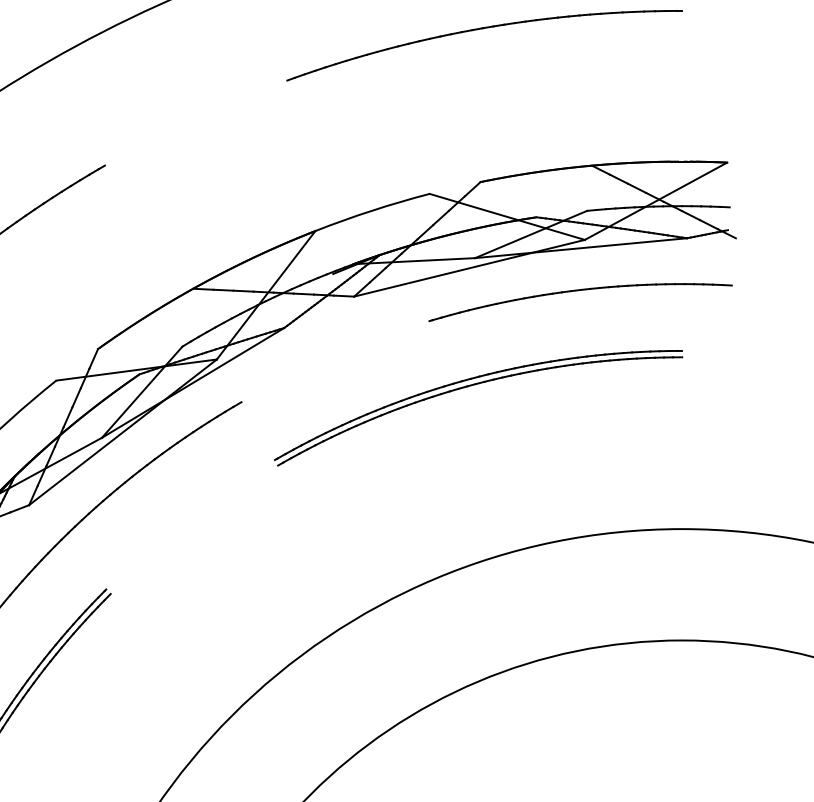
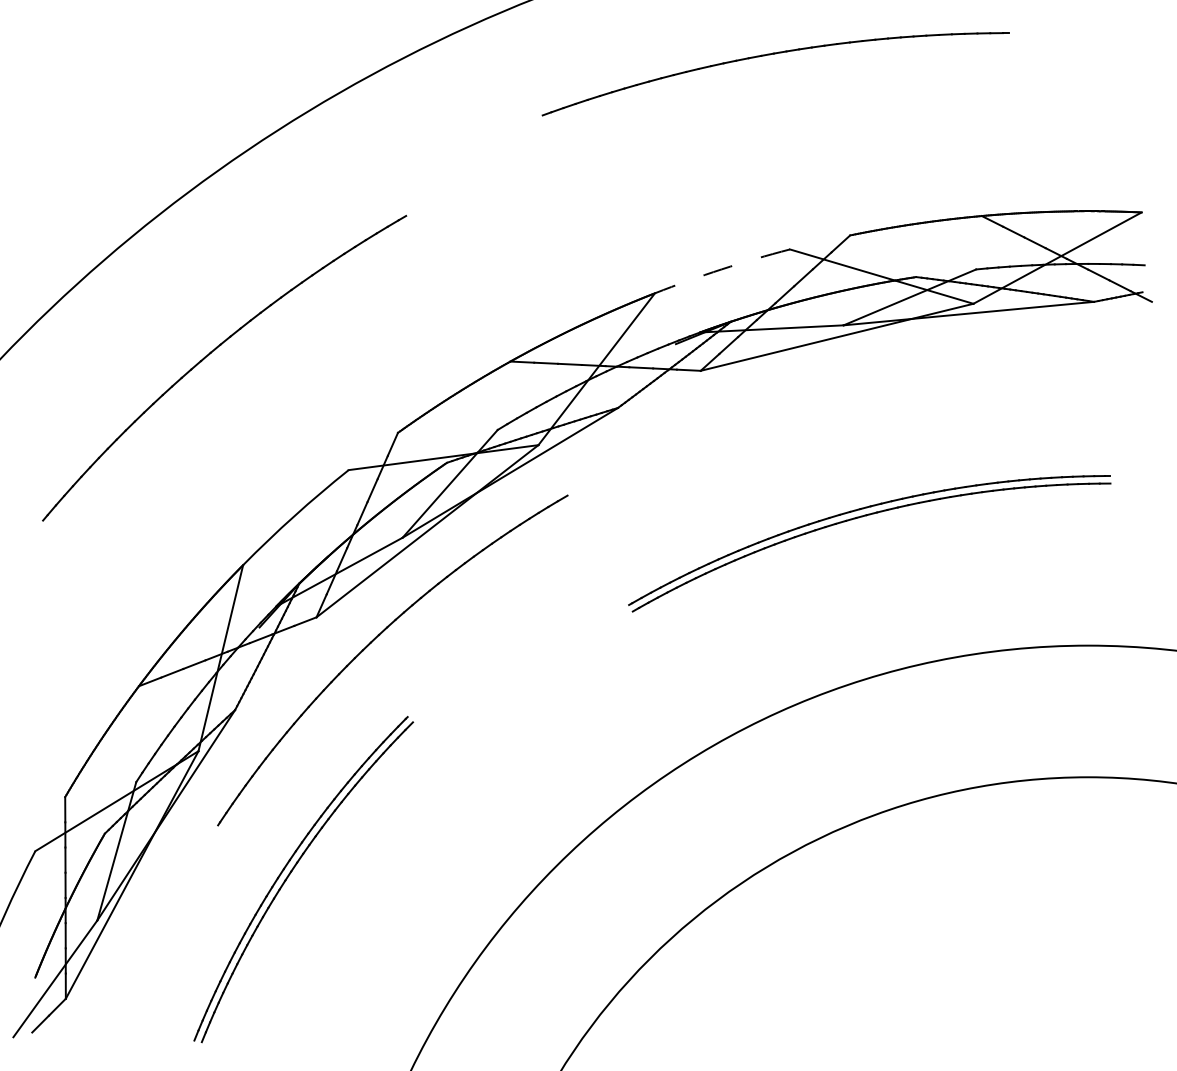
part: (480, 29) -> (770, 55), moved
arc: (371, 210) -> (721, 269), solid -> dashed
part: (579, 291) -> (966, 364), removed
part: (472, 386) -> (862, 517), moved

